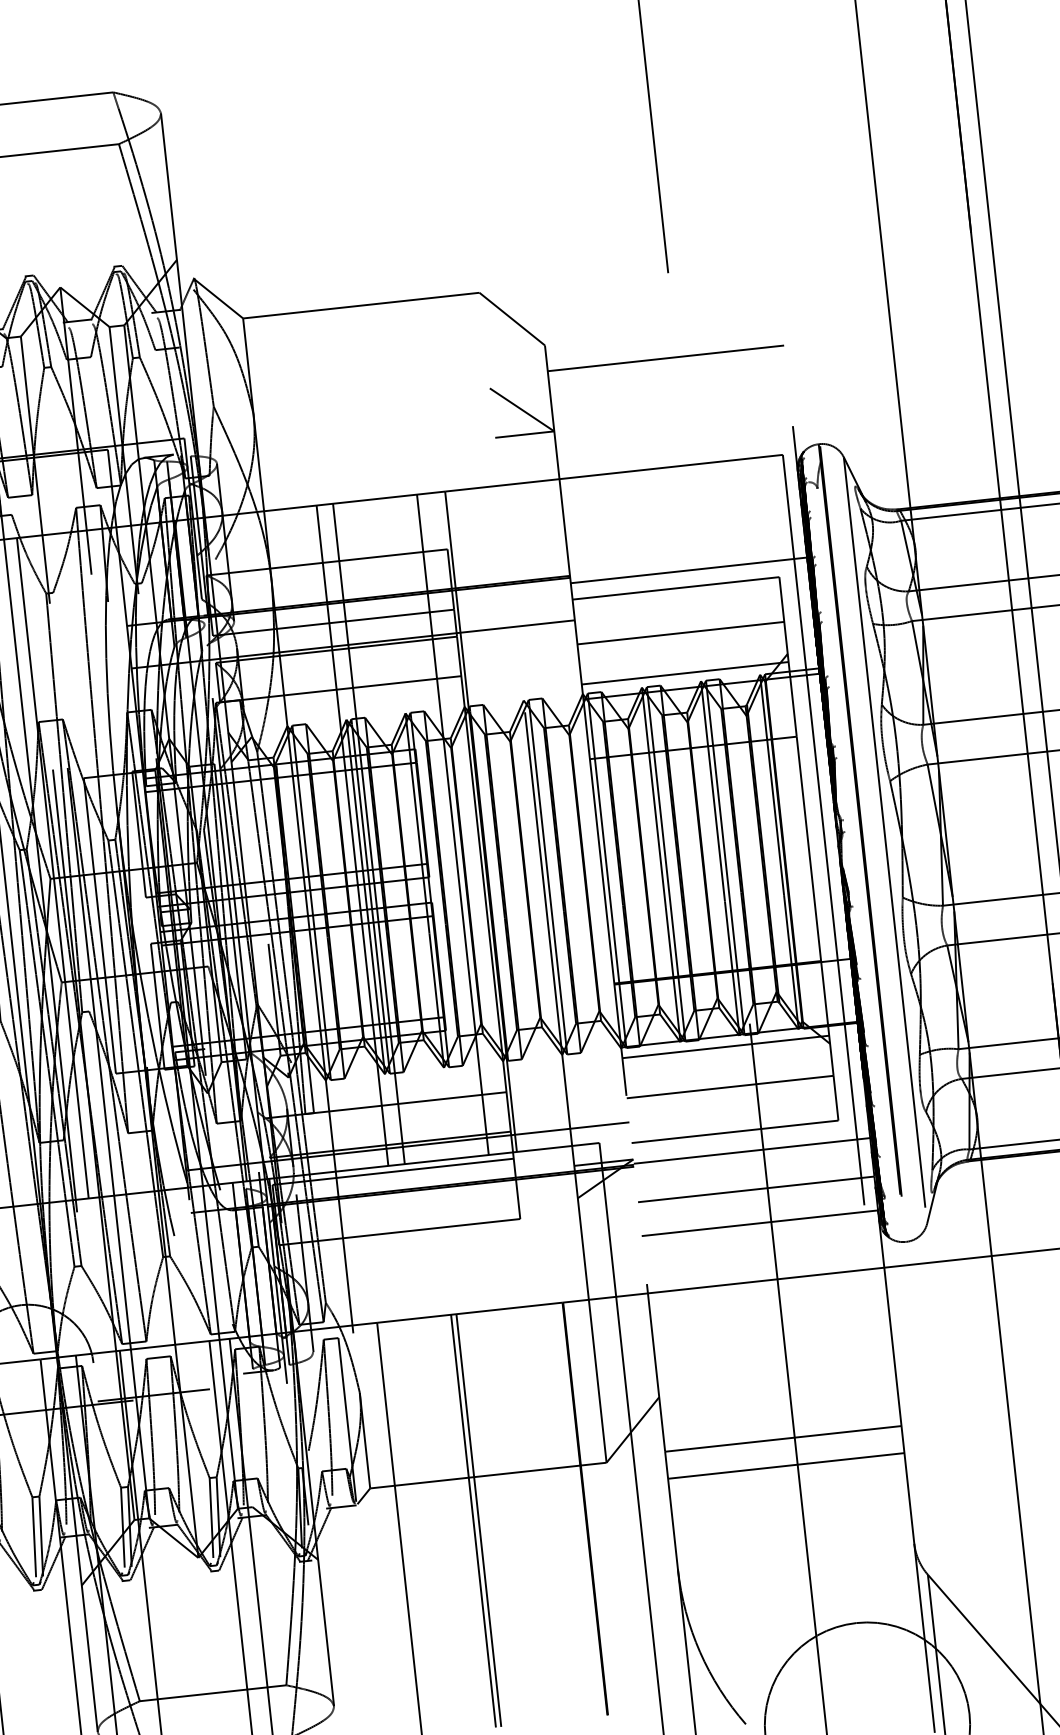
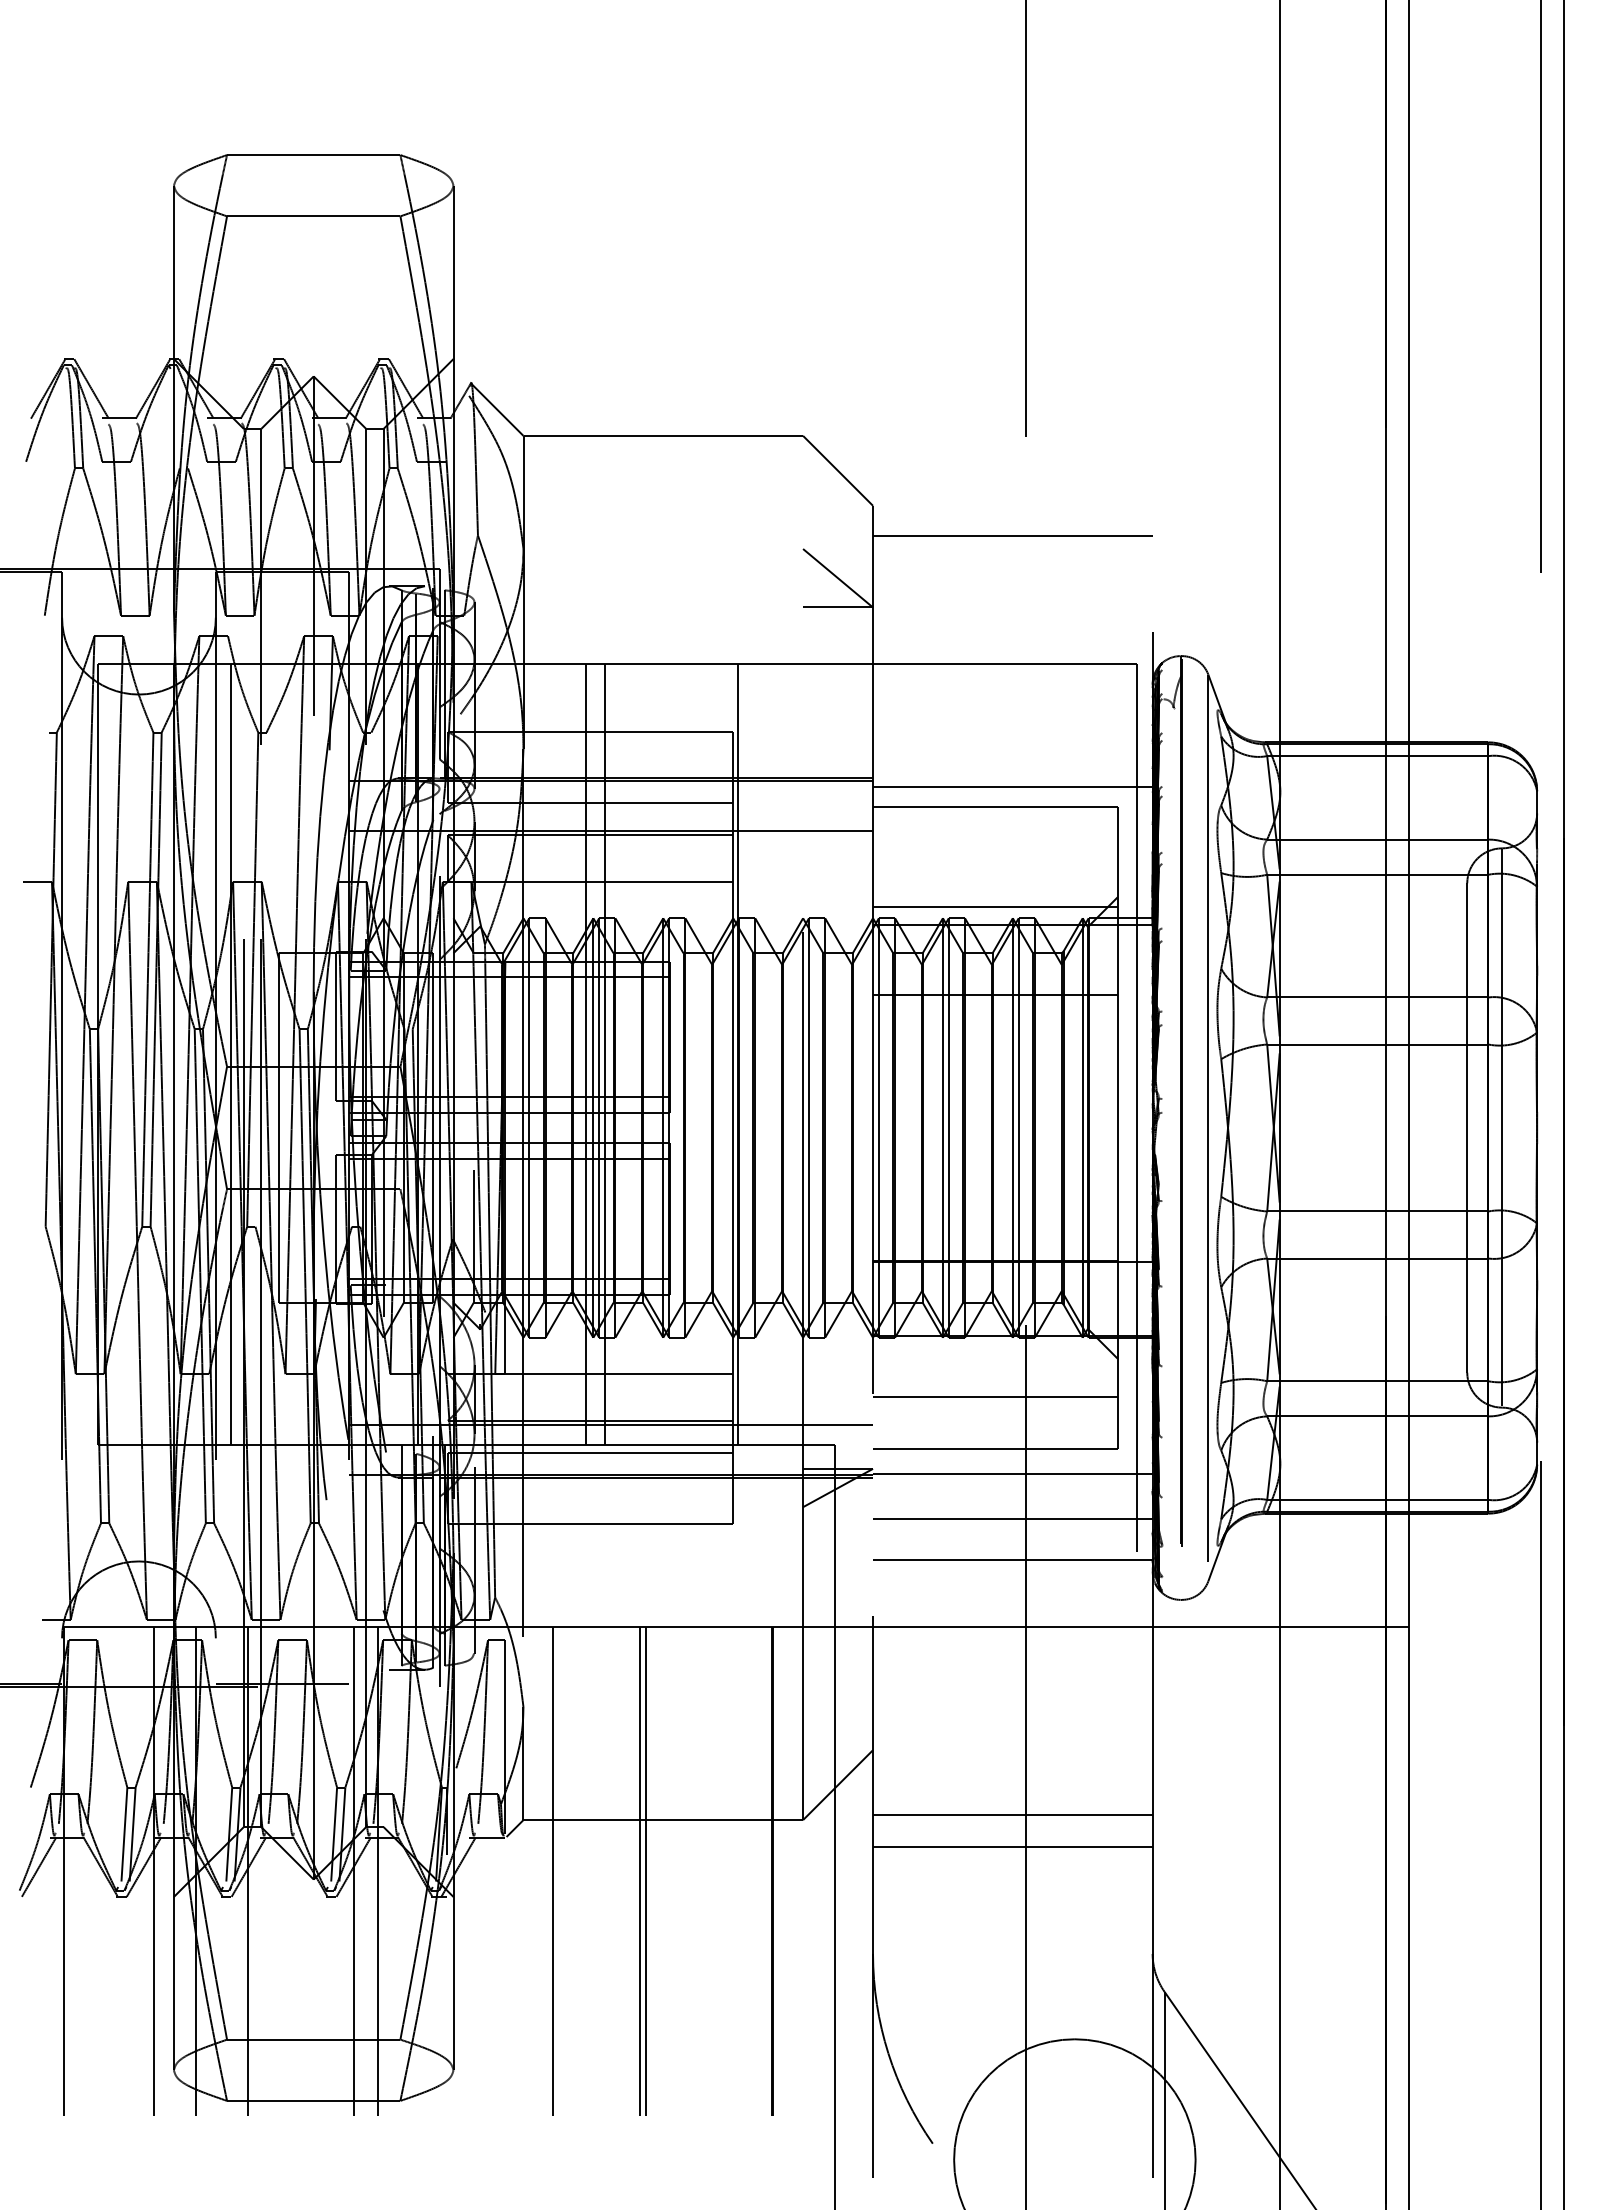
line: (680, 633) -> (995, 859), removed
line: (452, 824) -> (704, 1054), removed
line: (725, 1047) -> (995, 1349), removed

